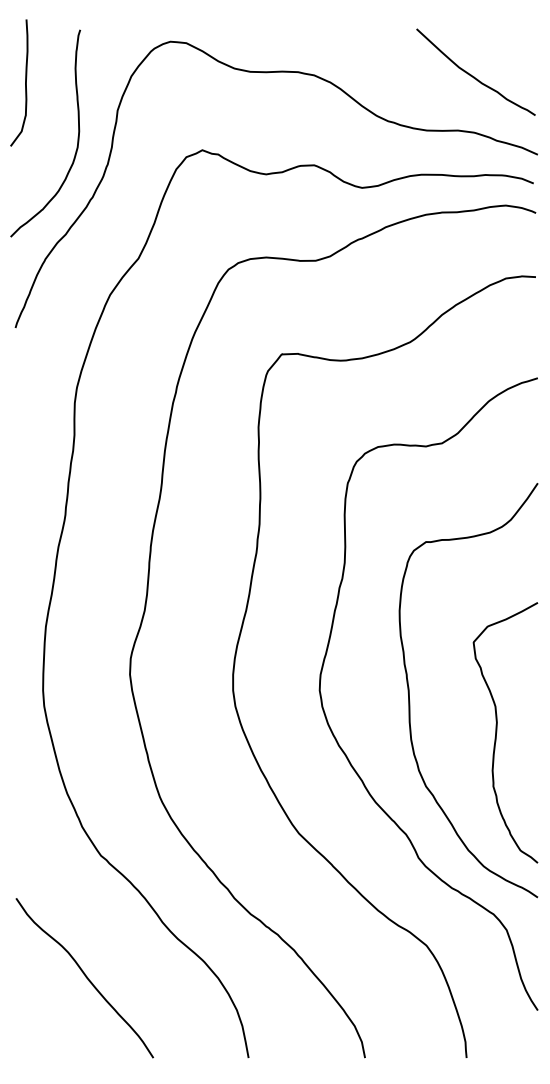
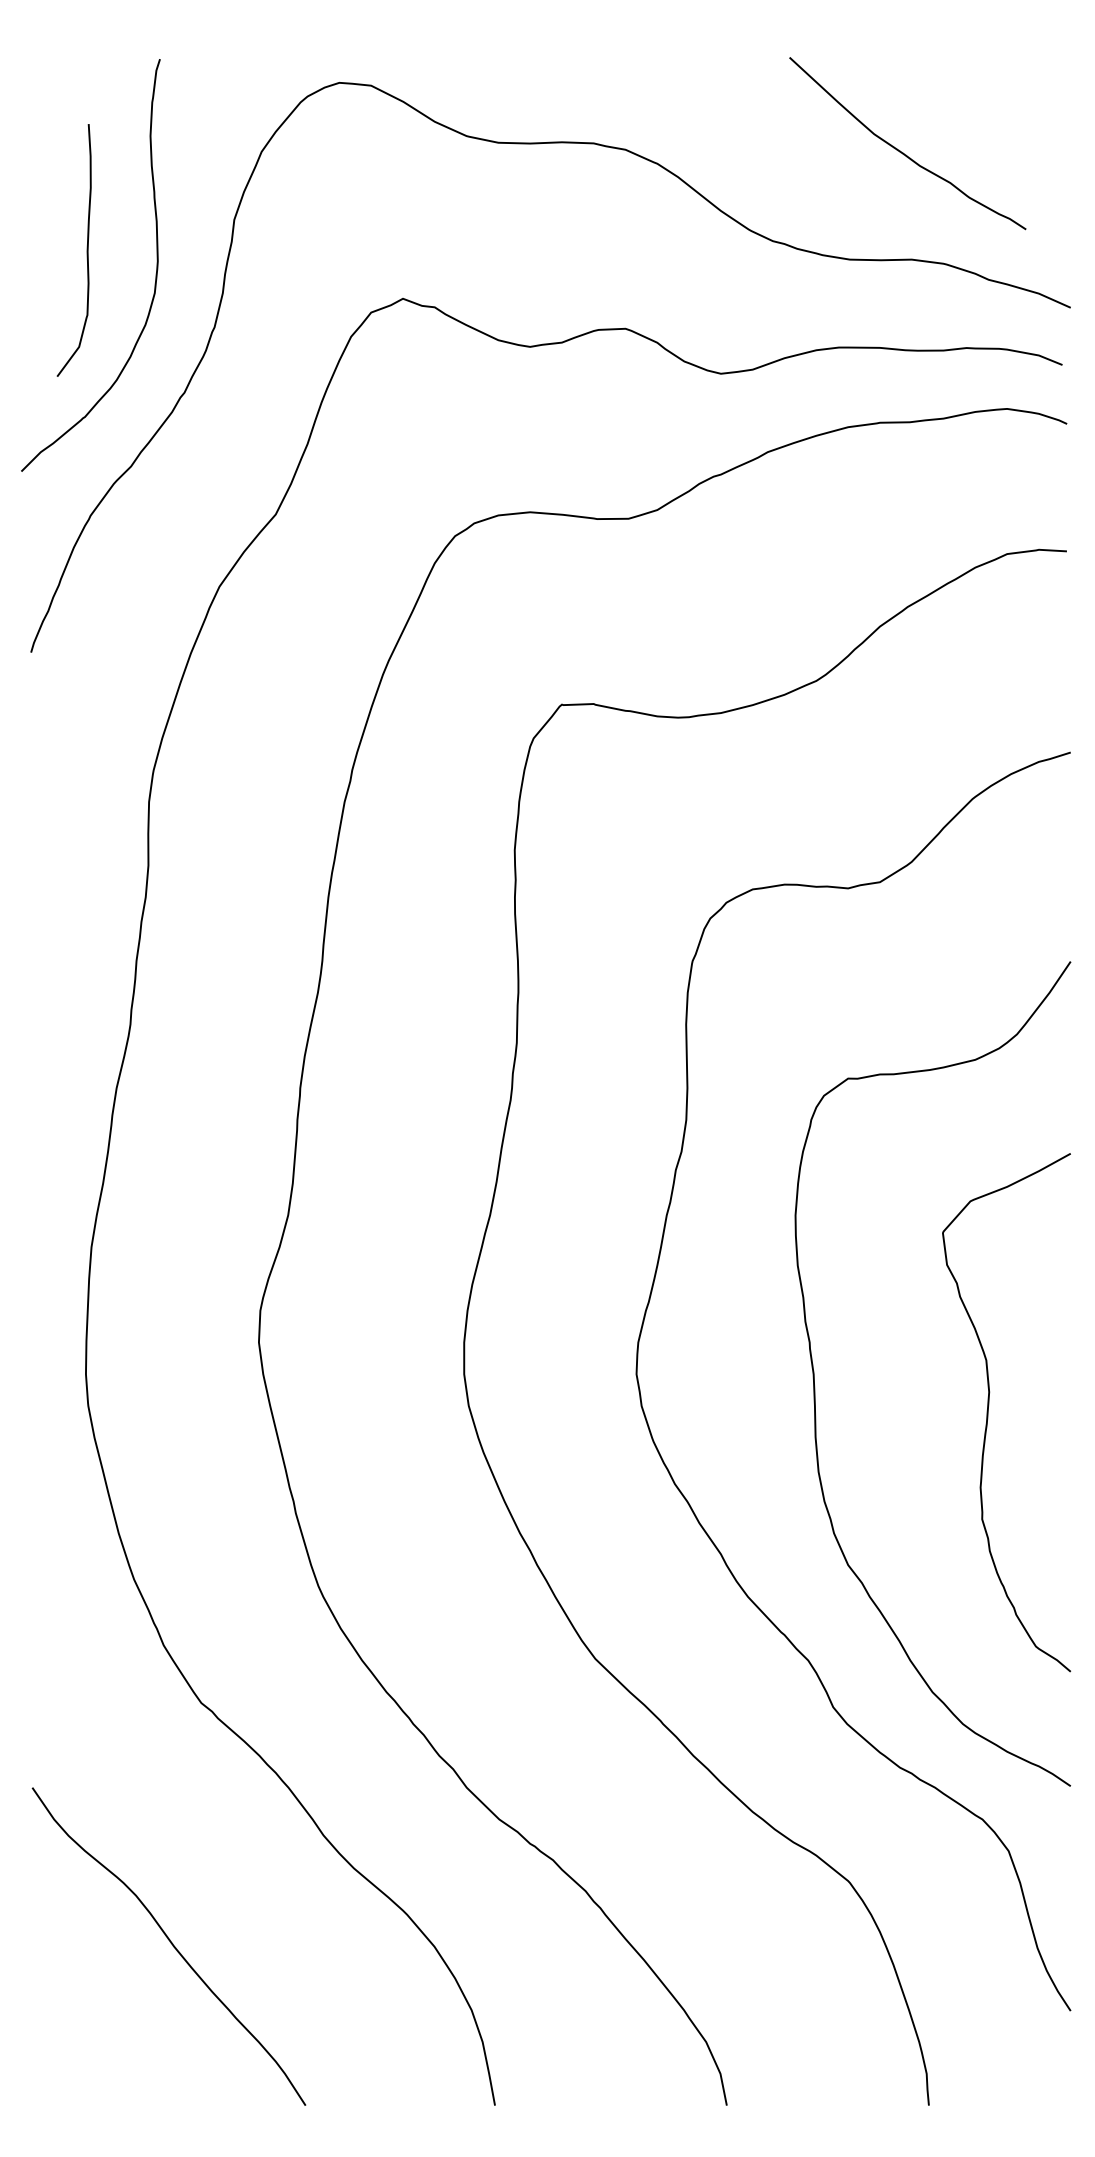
curve: (471, 74) -> (898, 148), moved
curve: (25, 82) -> (86, 249), moved
curve: (497, 732) -> (990, 1411), moved

